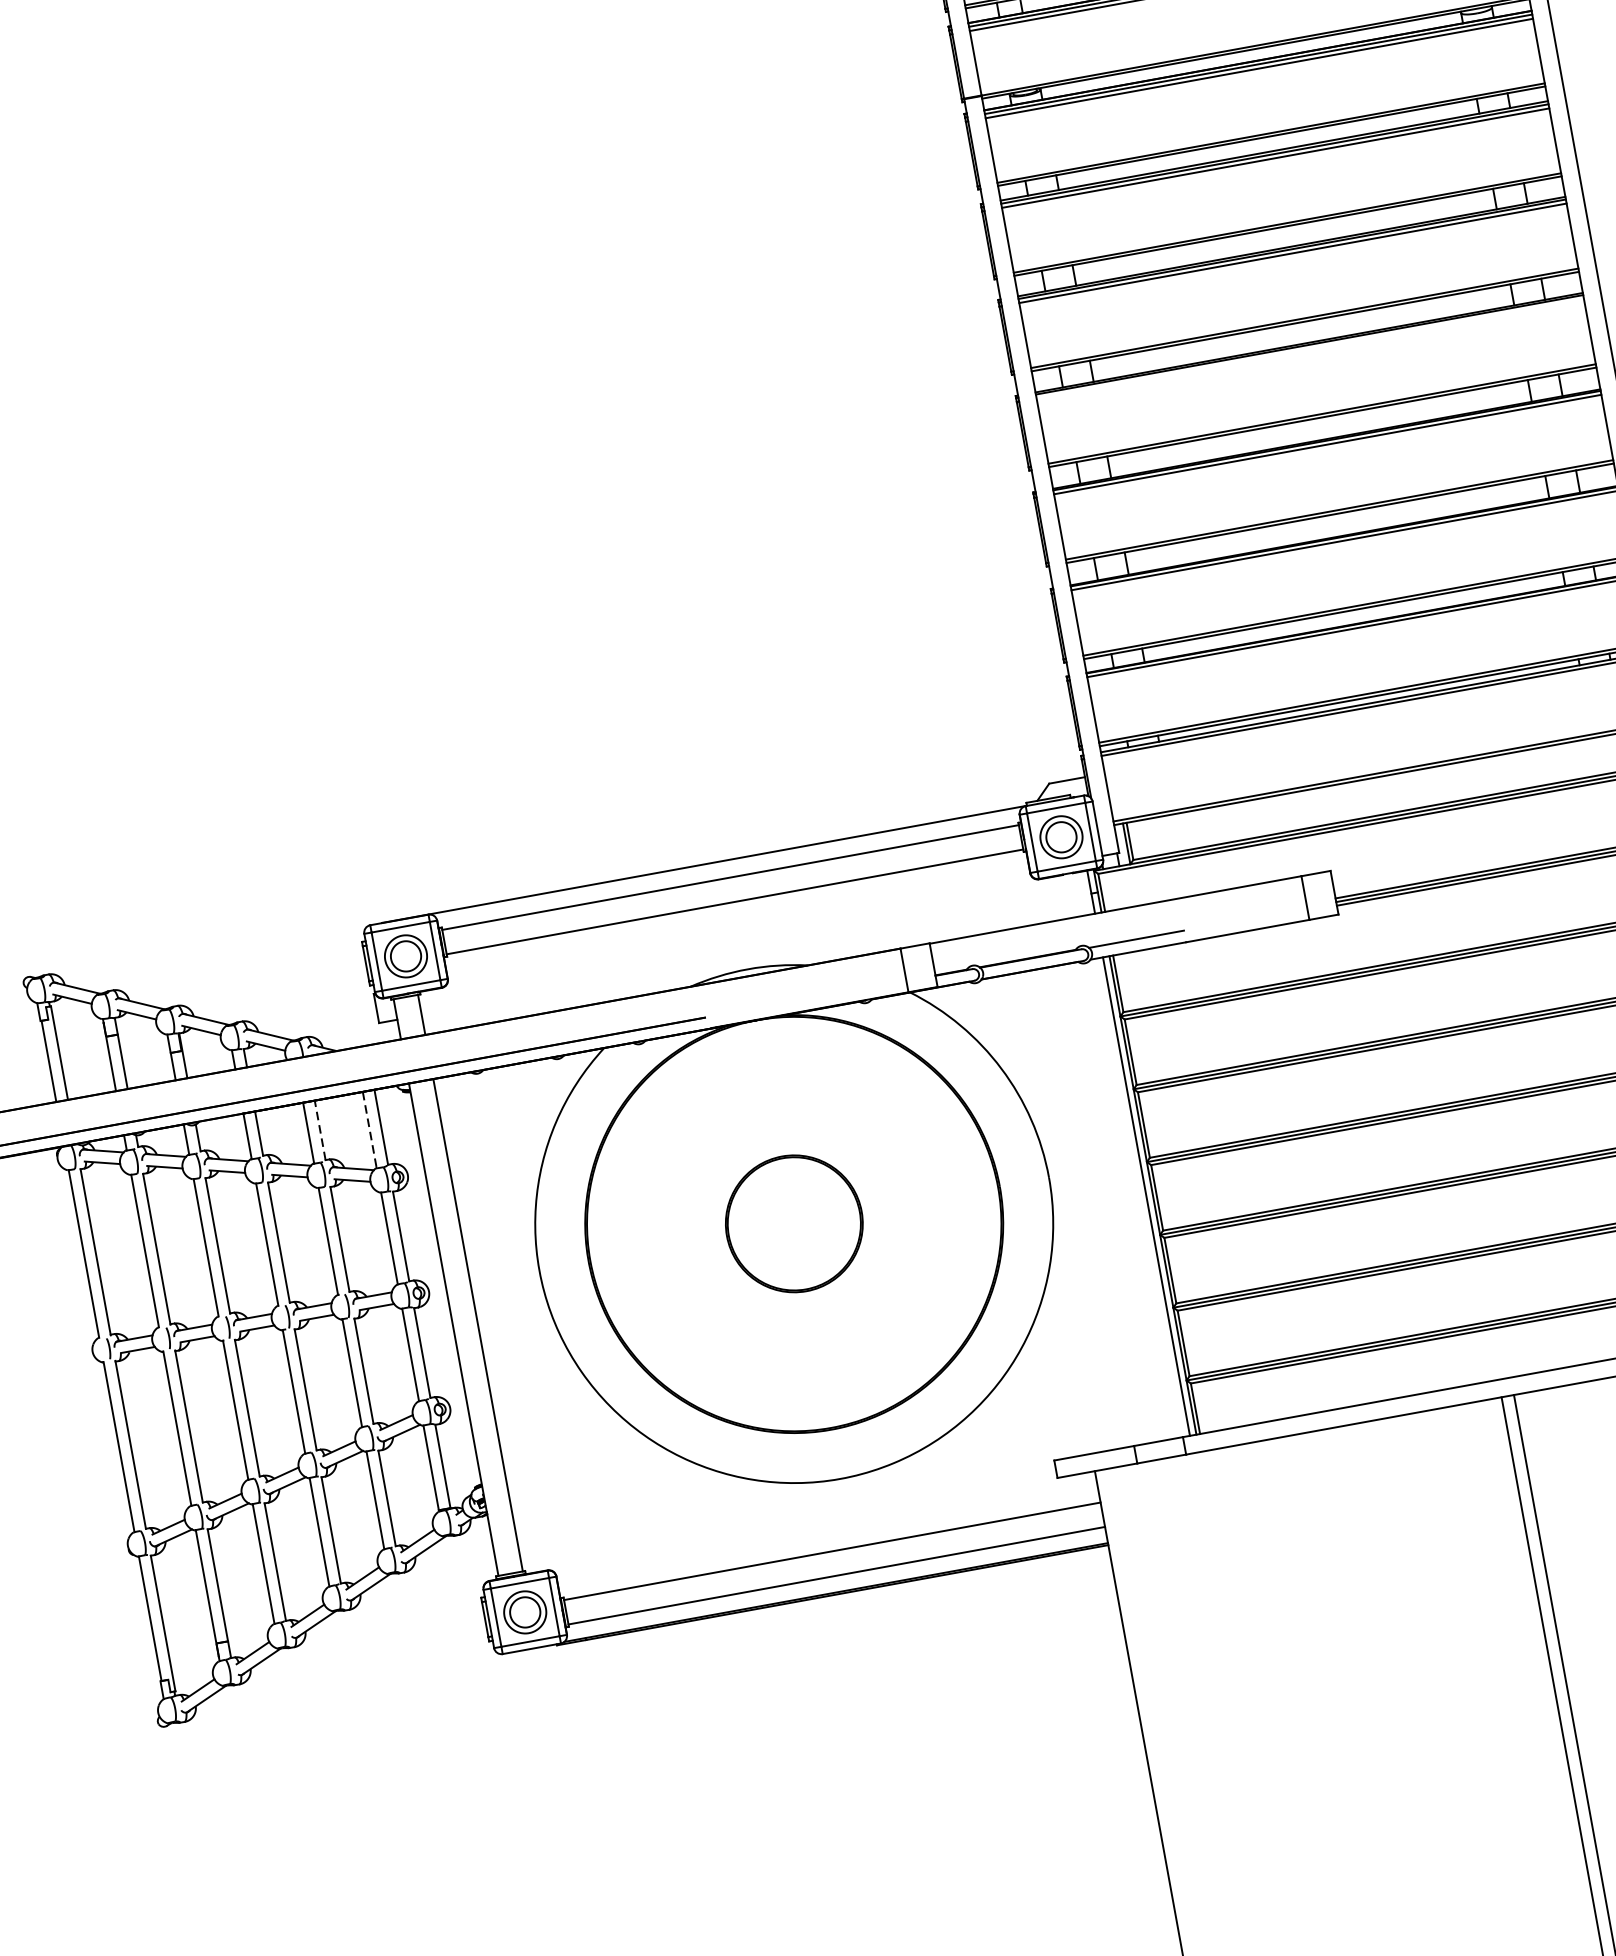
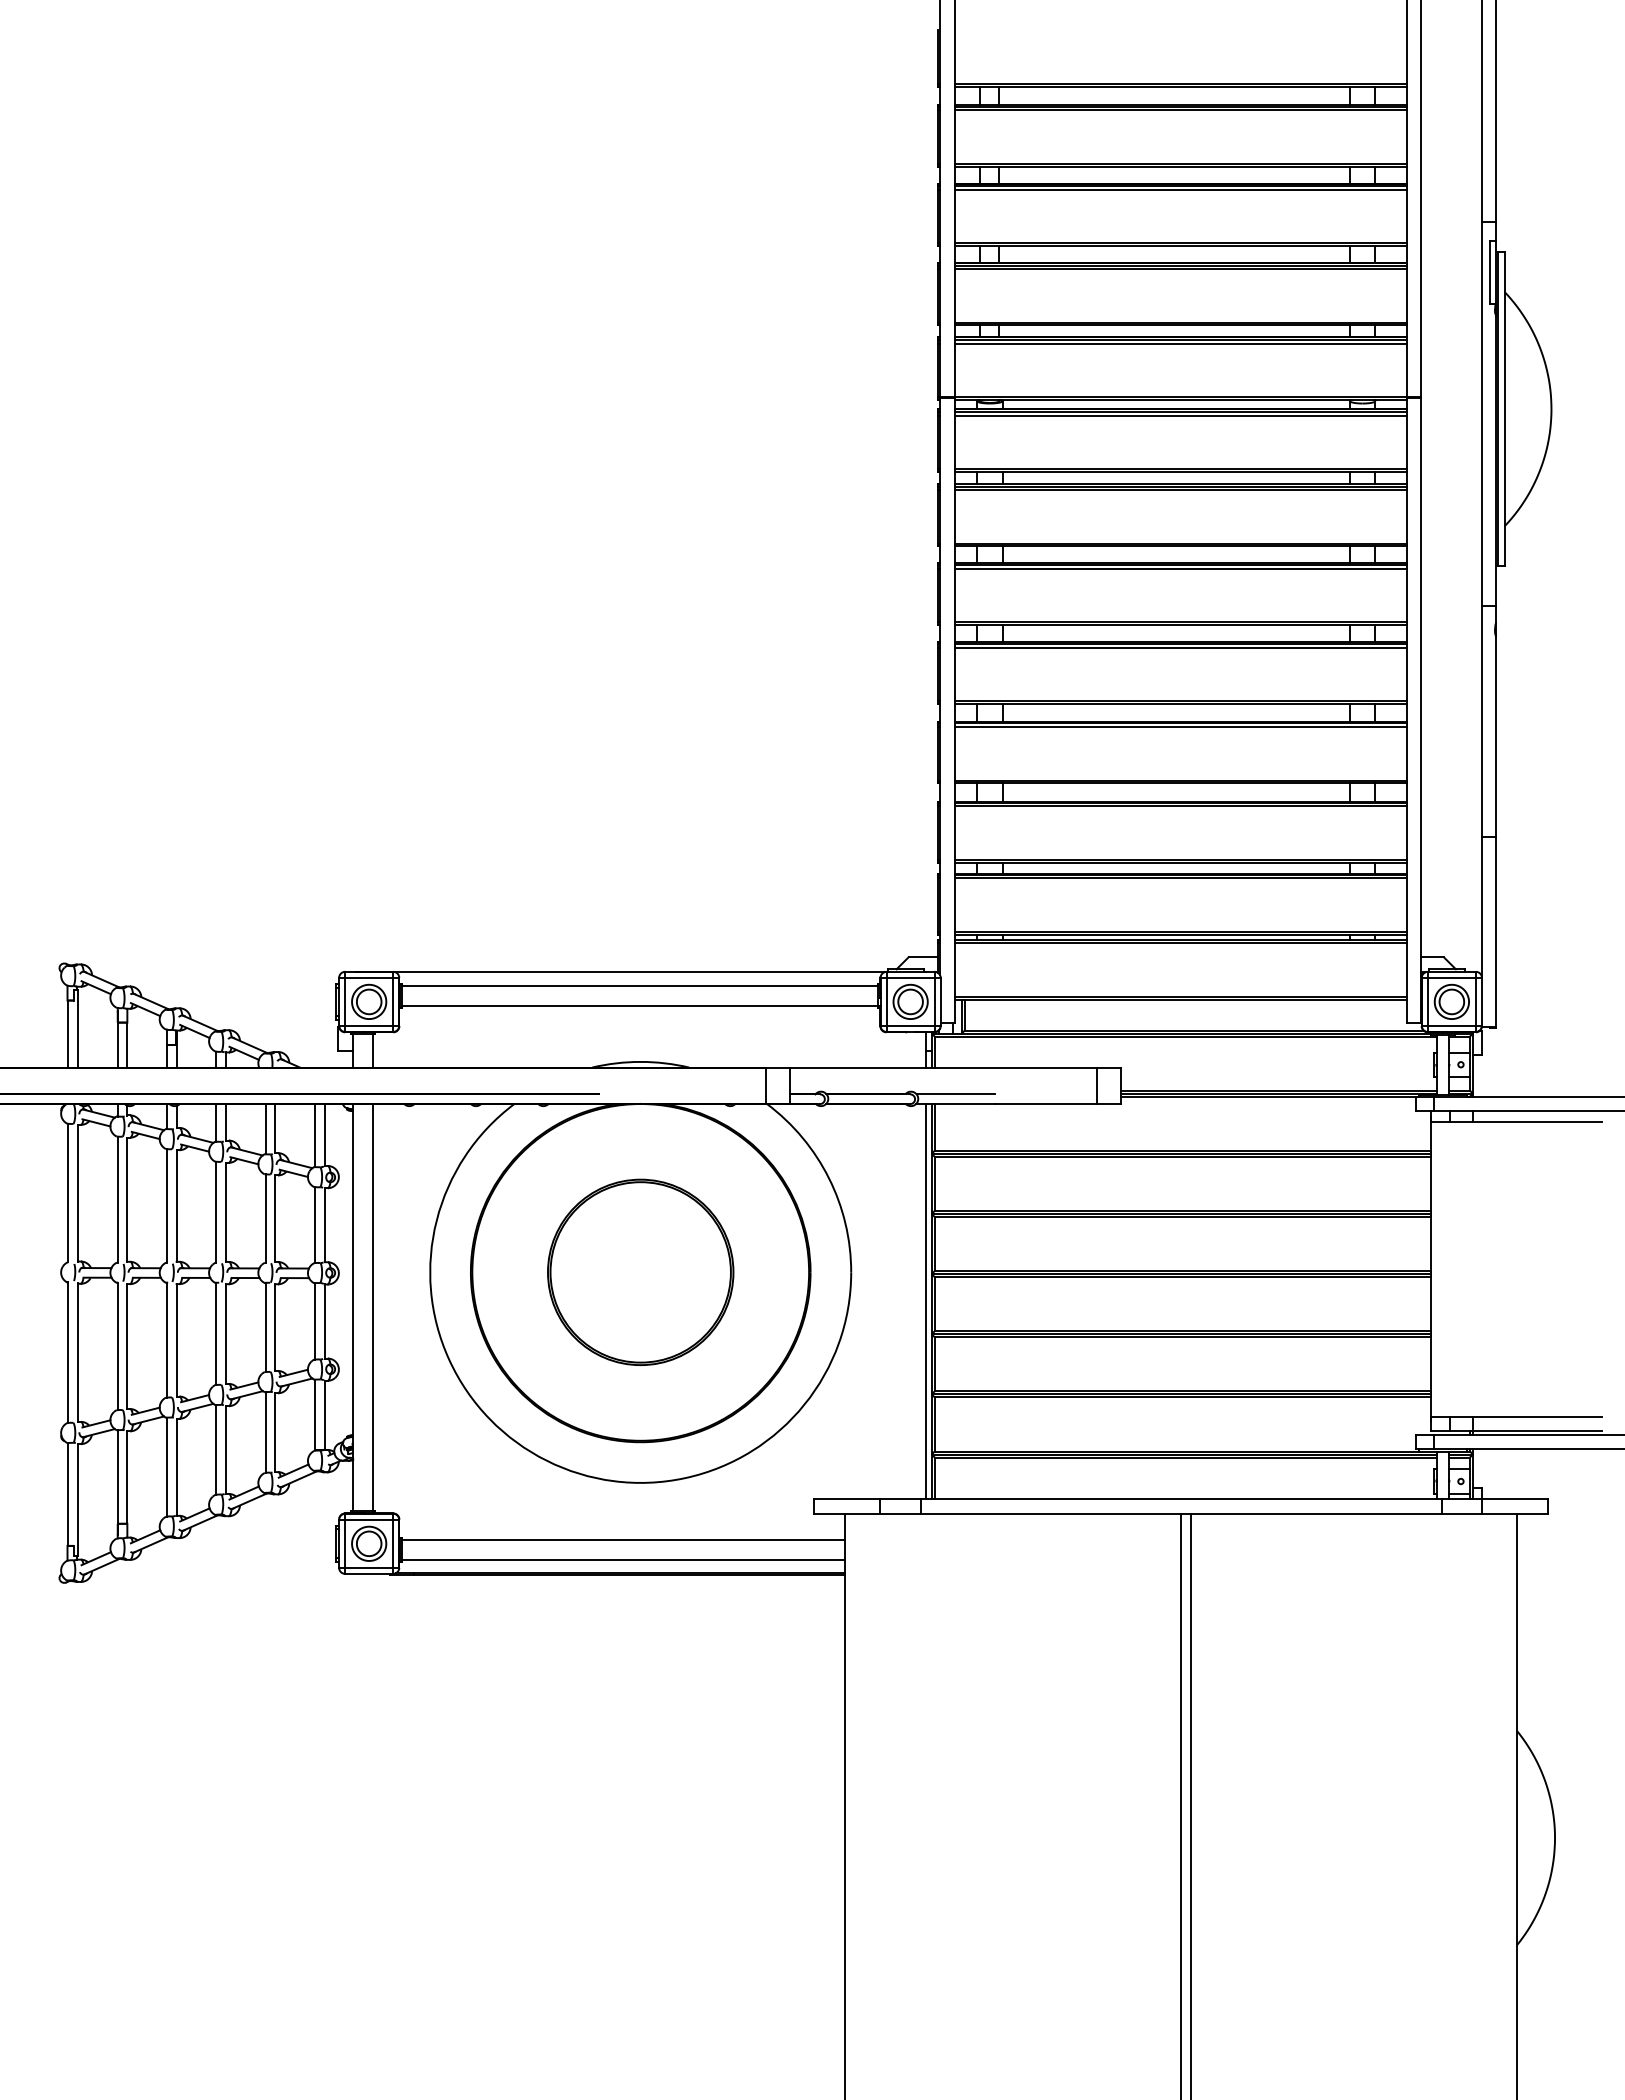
line: (1310, 348) -> (1180, 647), added
line: (320, 1130) -> (275, 1128), dashed -> solid
line: (369, 1130) -> (314, 1135), dashed -> solid
part: (793, 1223) -> (640, 1271), size x1.67

